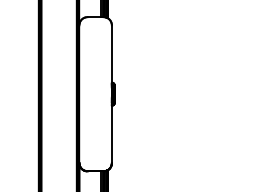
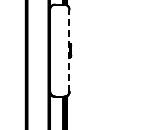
line: (112, 93) -> (69, 50), solid -> dashed

